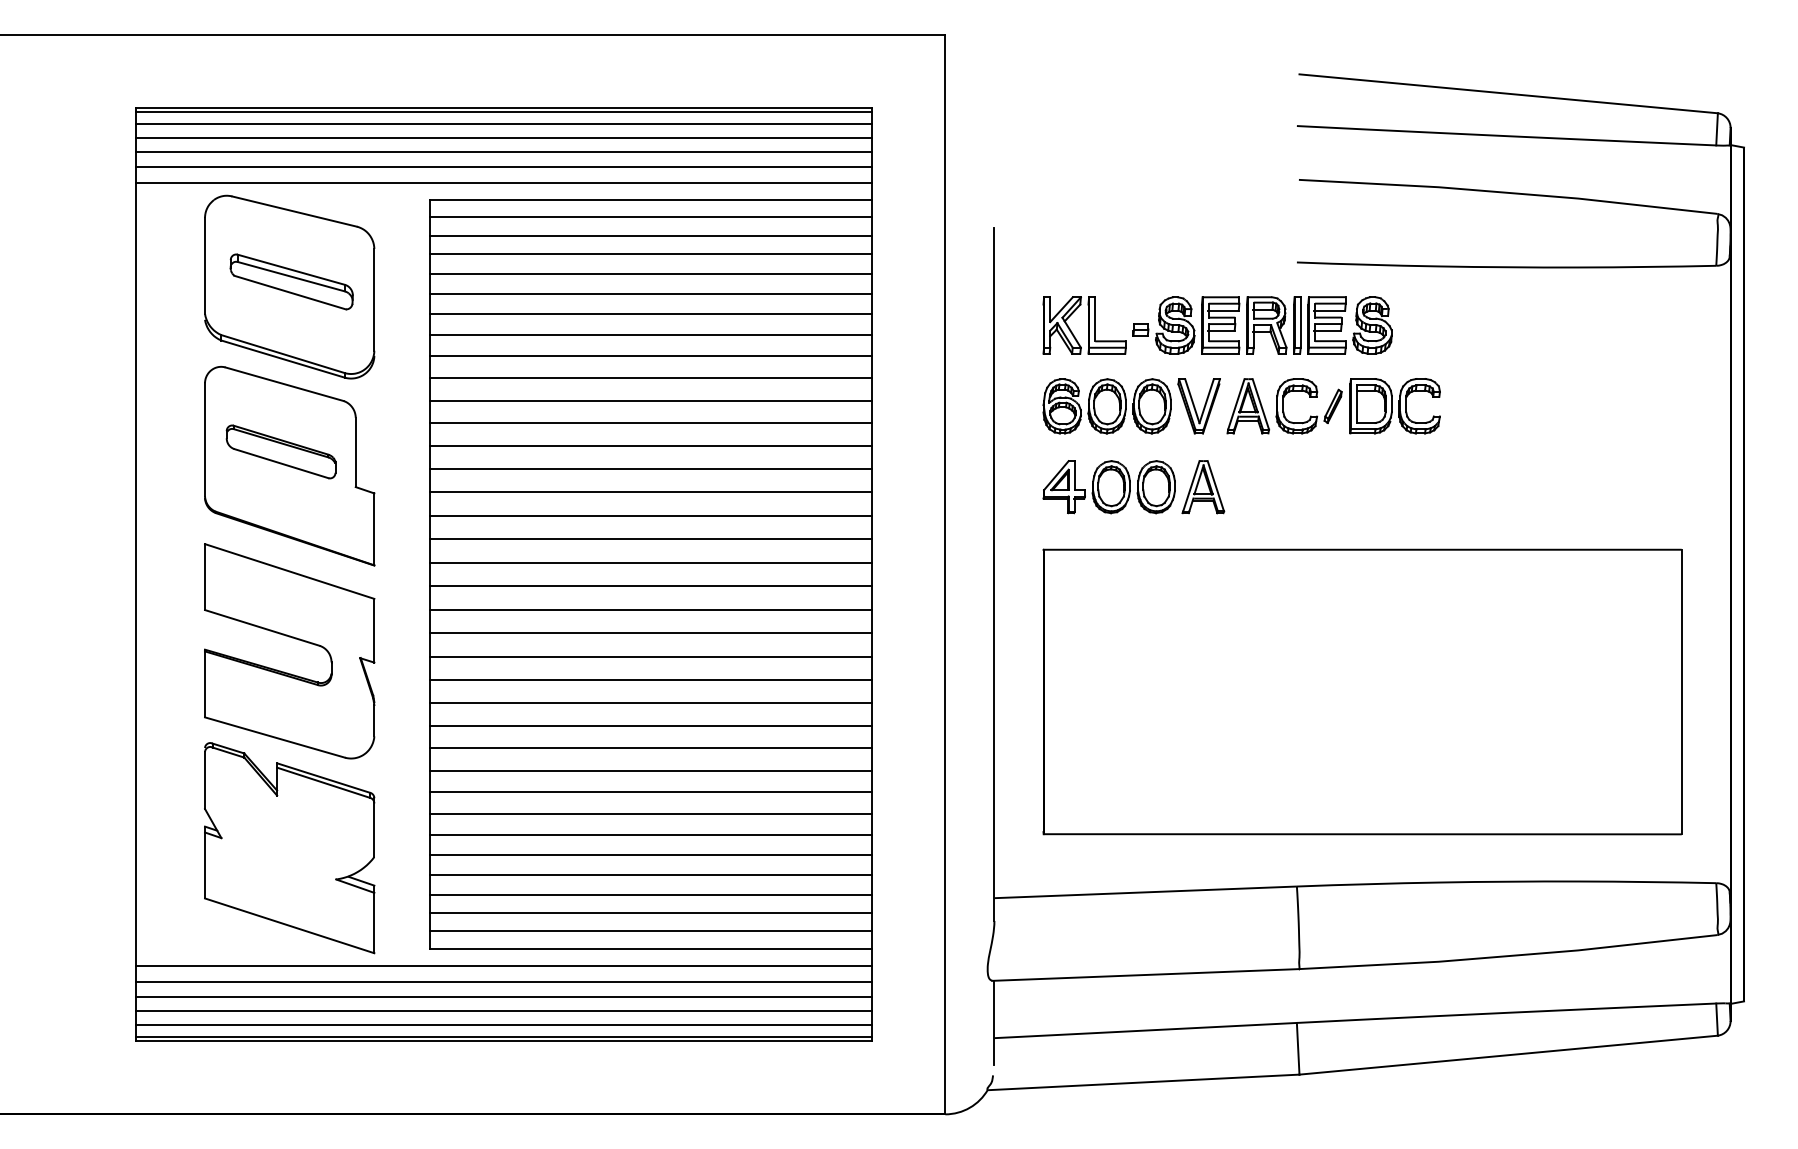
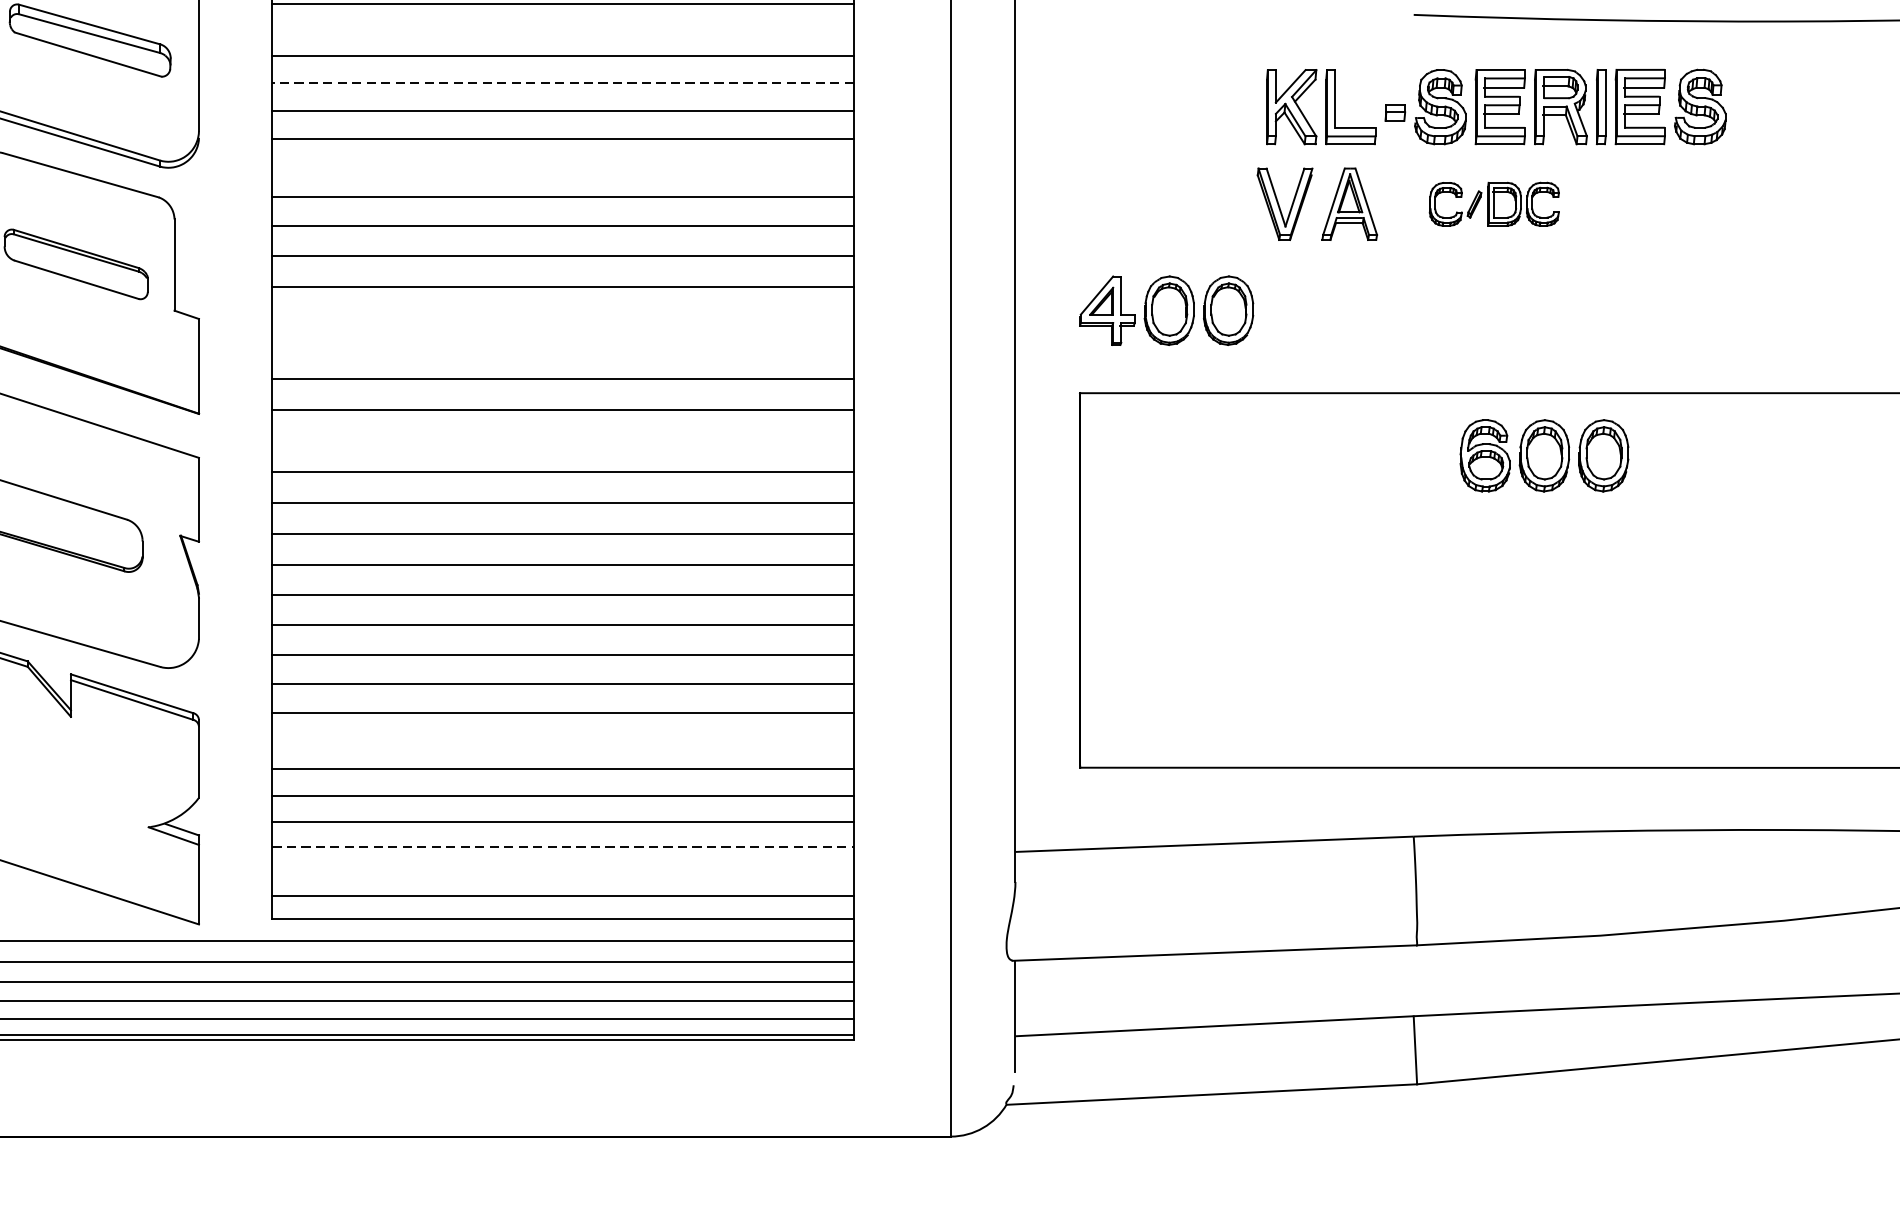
line: (650, 273) -> (562, 29), removed
line: (650, 314) -> (562, 83), solid -> dashed
part: (1217, 325) -> (1496, 107), moved
line: (650, 378) -> (562, 167), removed
part: (1106, 406) -> (1543, 456), moved
part: (1357, 406) -> (1493, 204), size x0.6
part: (1203, 487) -> (1290, 311), removed
line: (650, 492) -> (562, 317), removed
line: (650, 515) -> (562, 348), removed
line: (650, 586) -> (562, 441), removed
line: (650, 813) -> (562, 740), removed
line: (650, 894) -> (562, 847), solid -> dashed
line: (650, 913) -> (562, 872), removed

